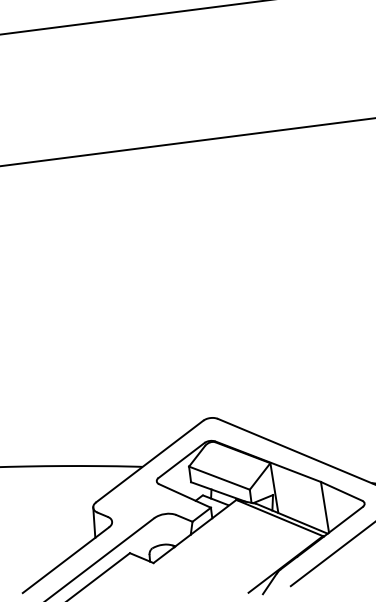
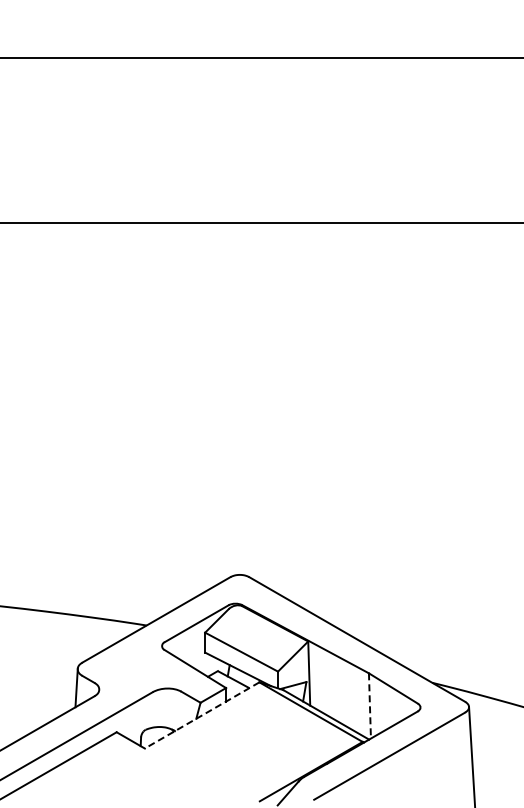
line: (324, 507) -> (369, 705), solid -> dashed
line: (194, 531) -> (201, 715), solid -> dashed

